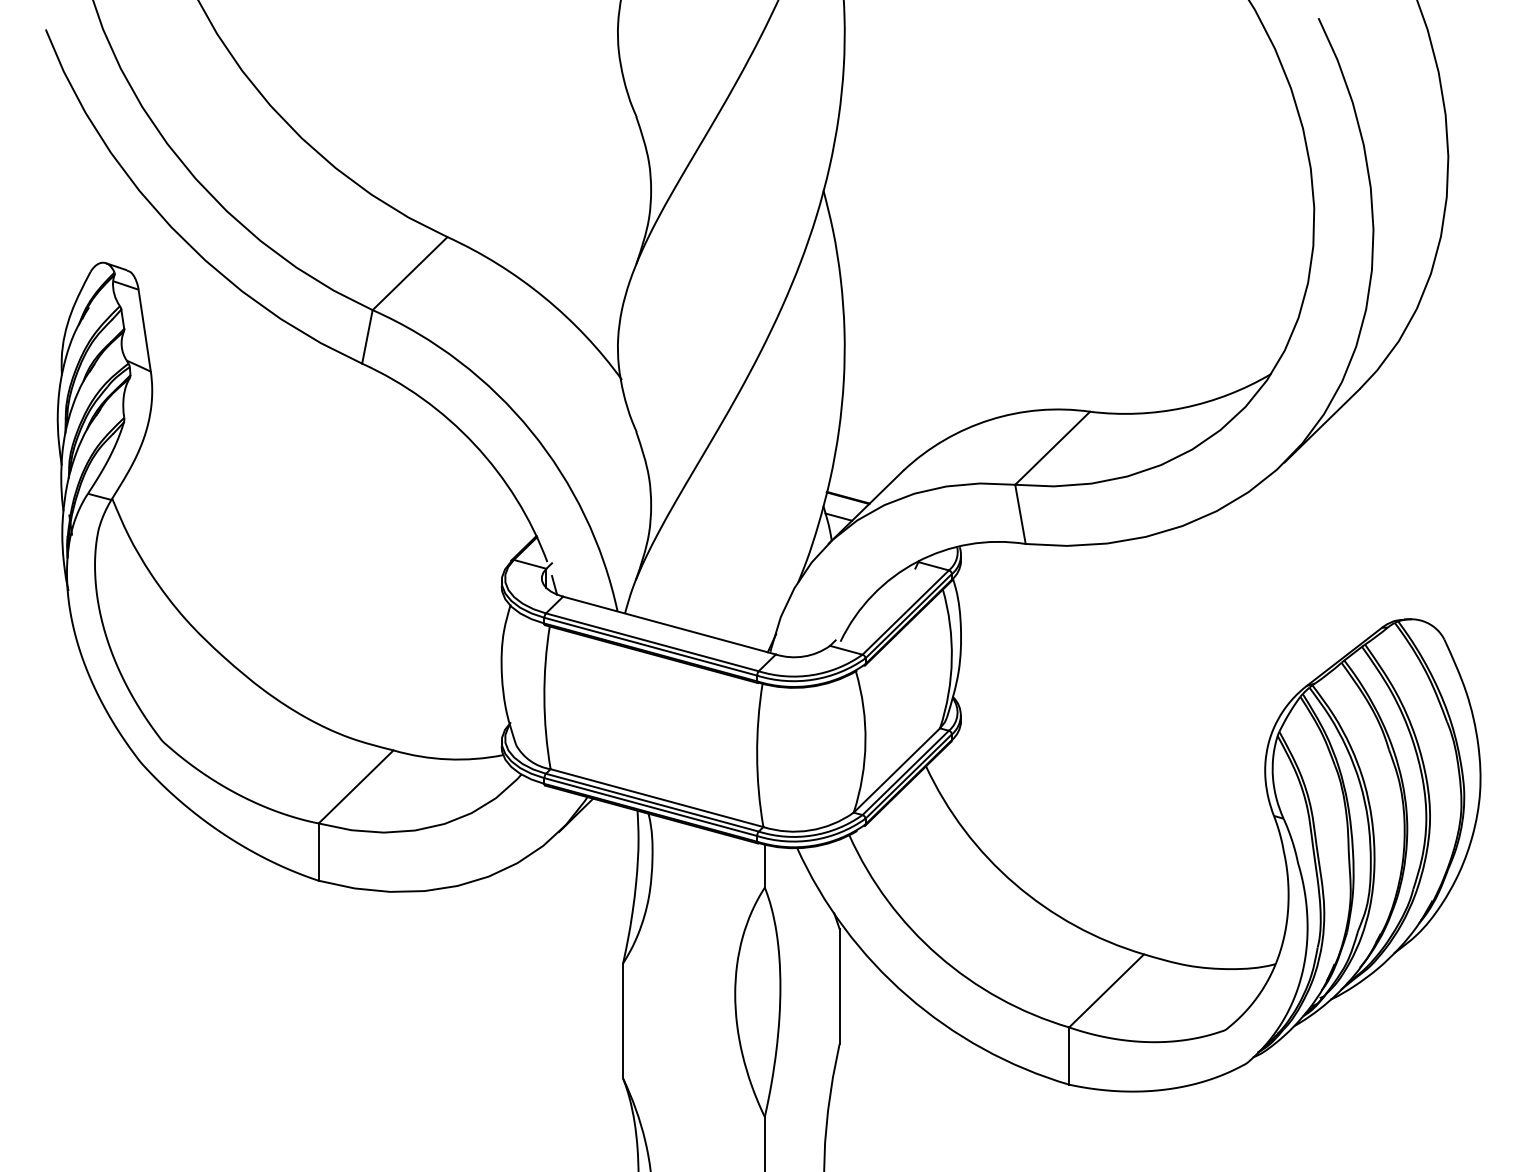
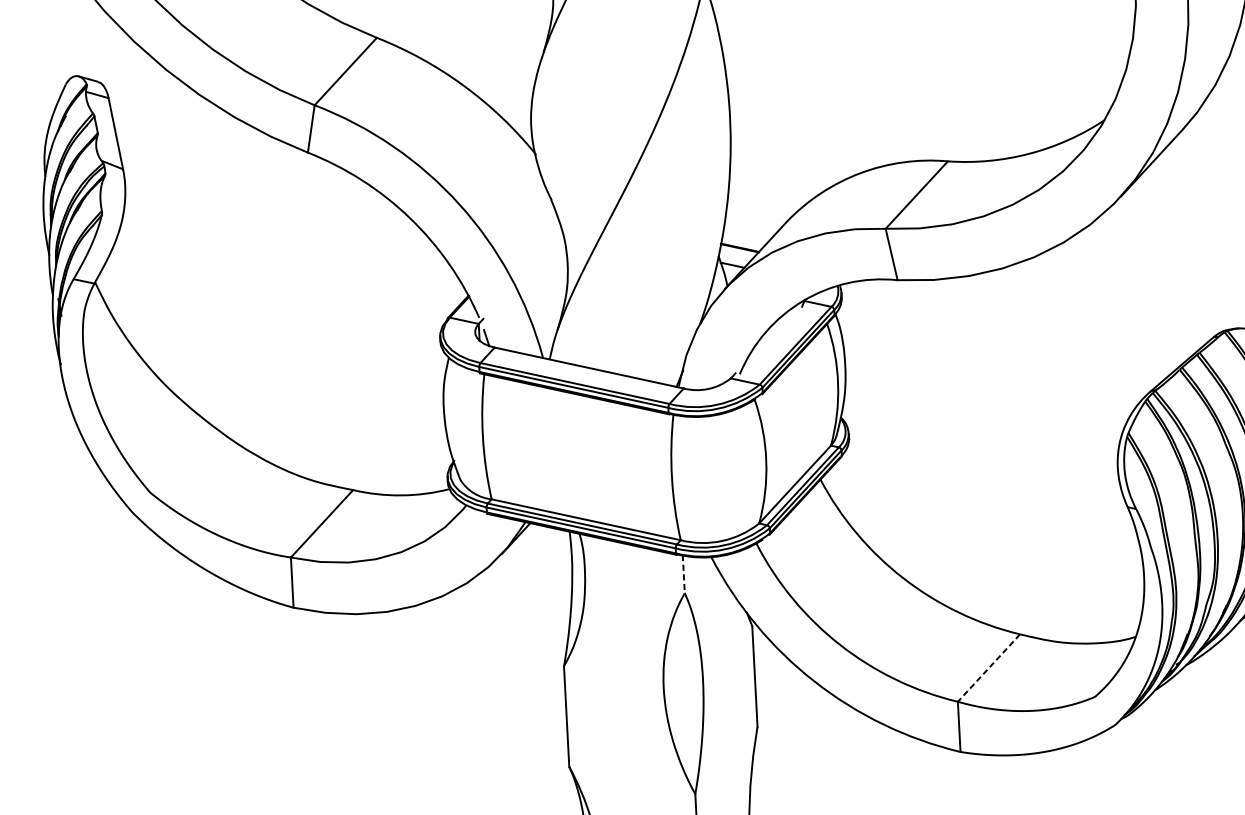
line: (764, 865) -> (683, 573), solid -> dashed
line: (1106, 991) -> (988, 668), solid -> dashed

